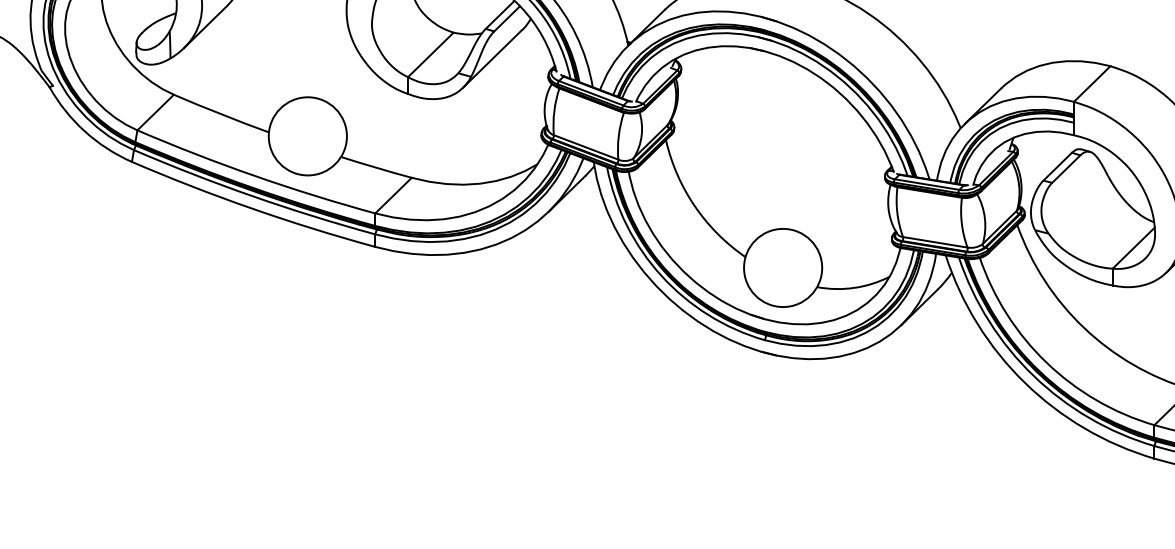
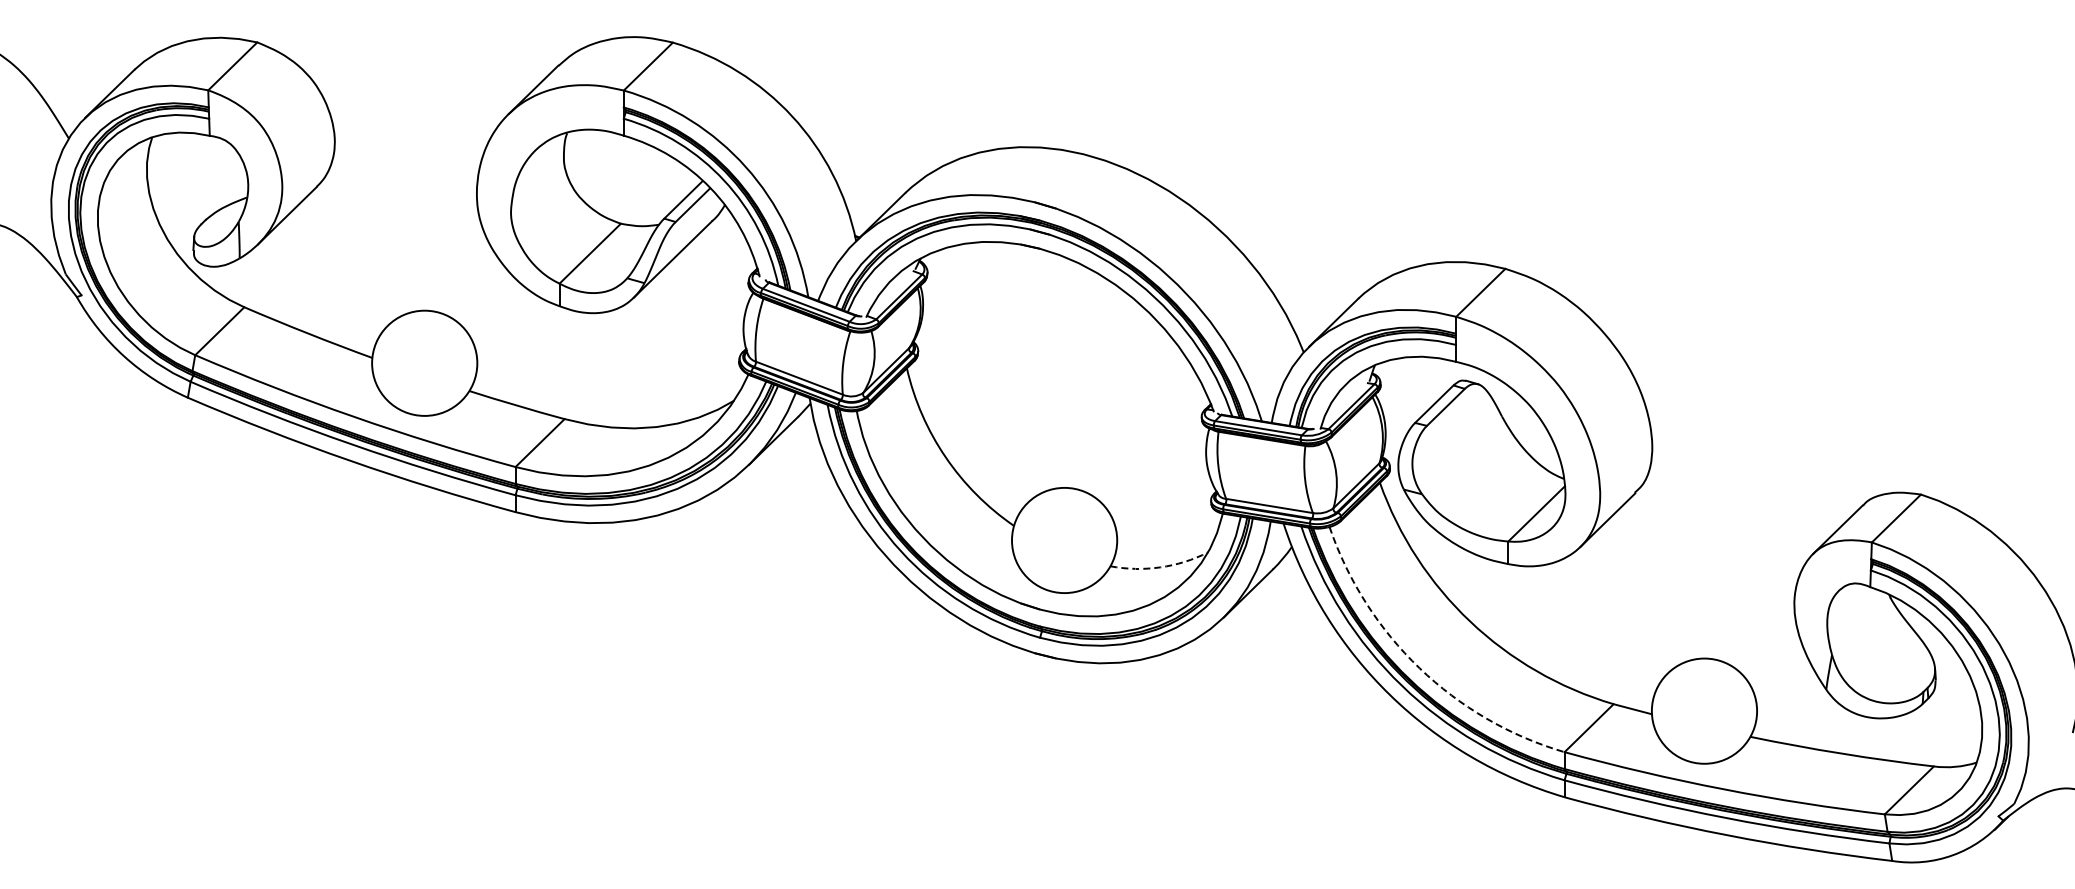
arc: (854, 288) -> (1160, 567), solid -> dashed
arc: (1046, 363) -> (1419, 668), solid -> dashed

